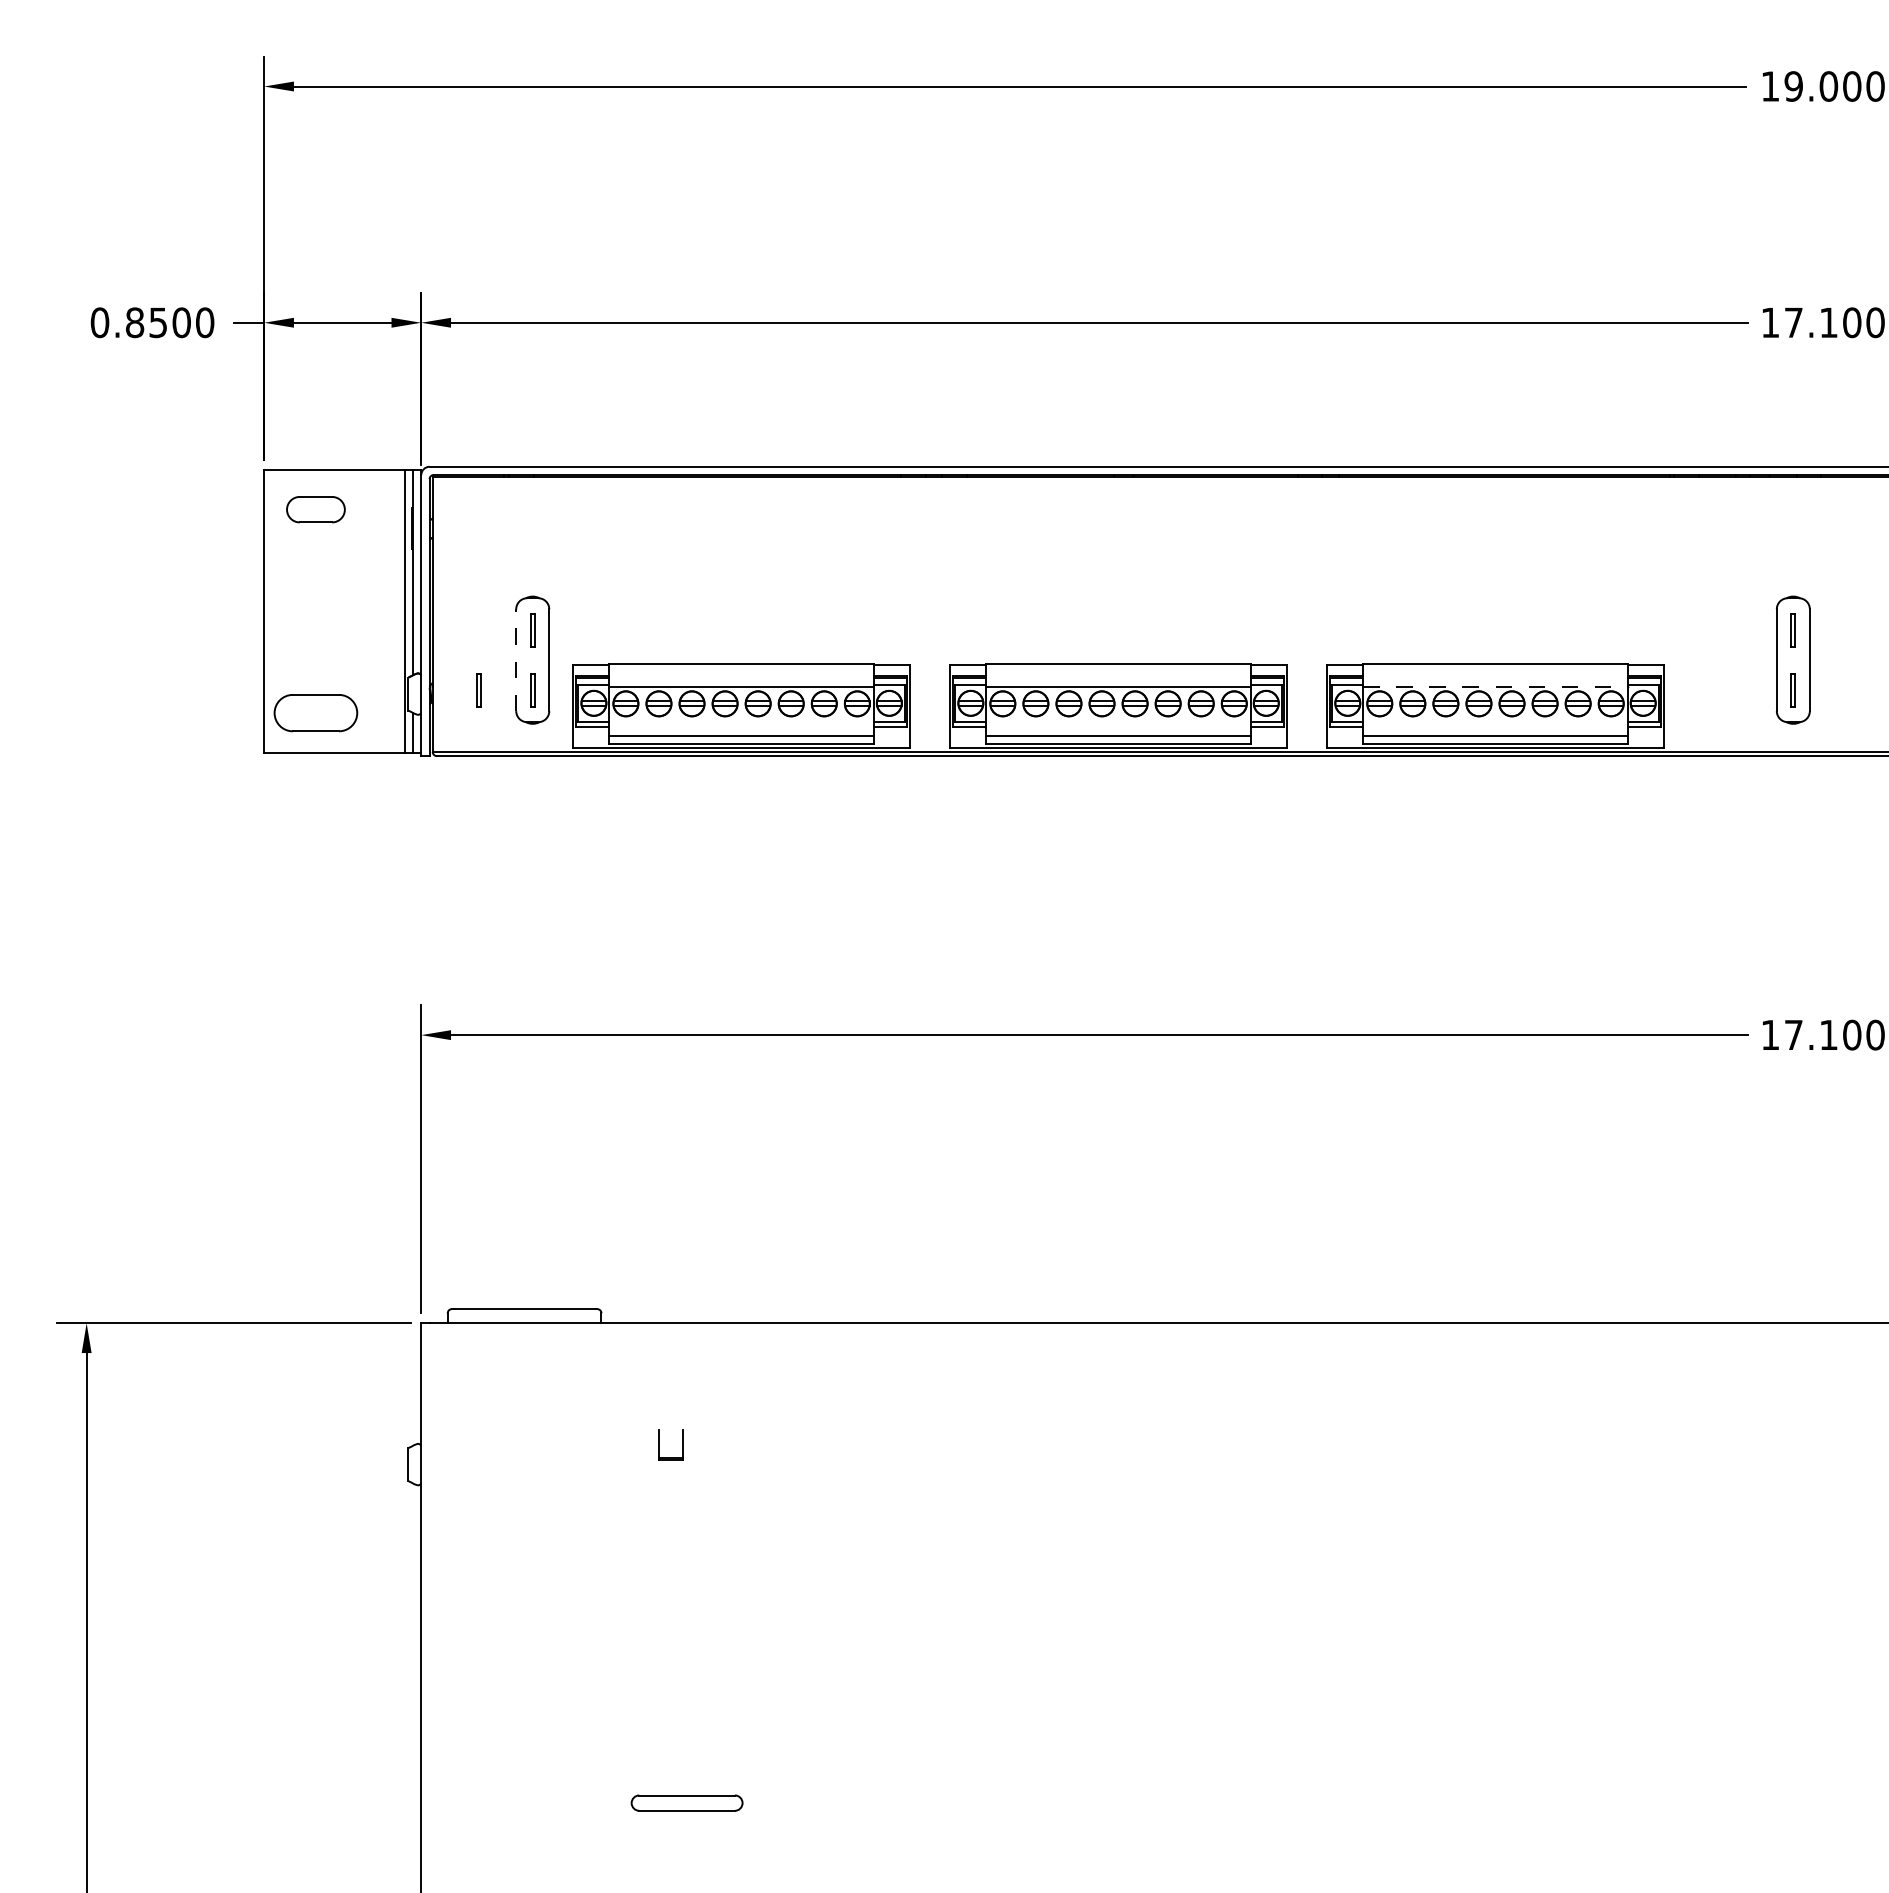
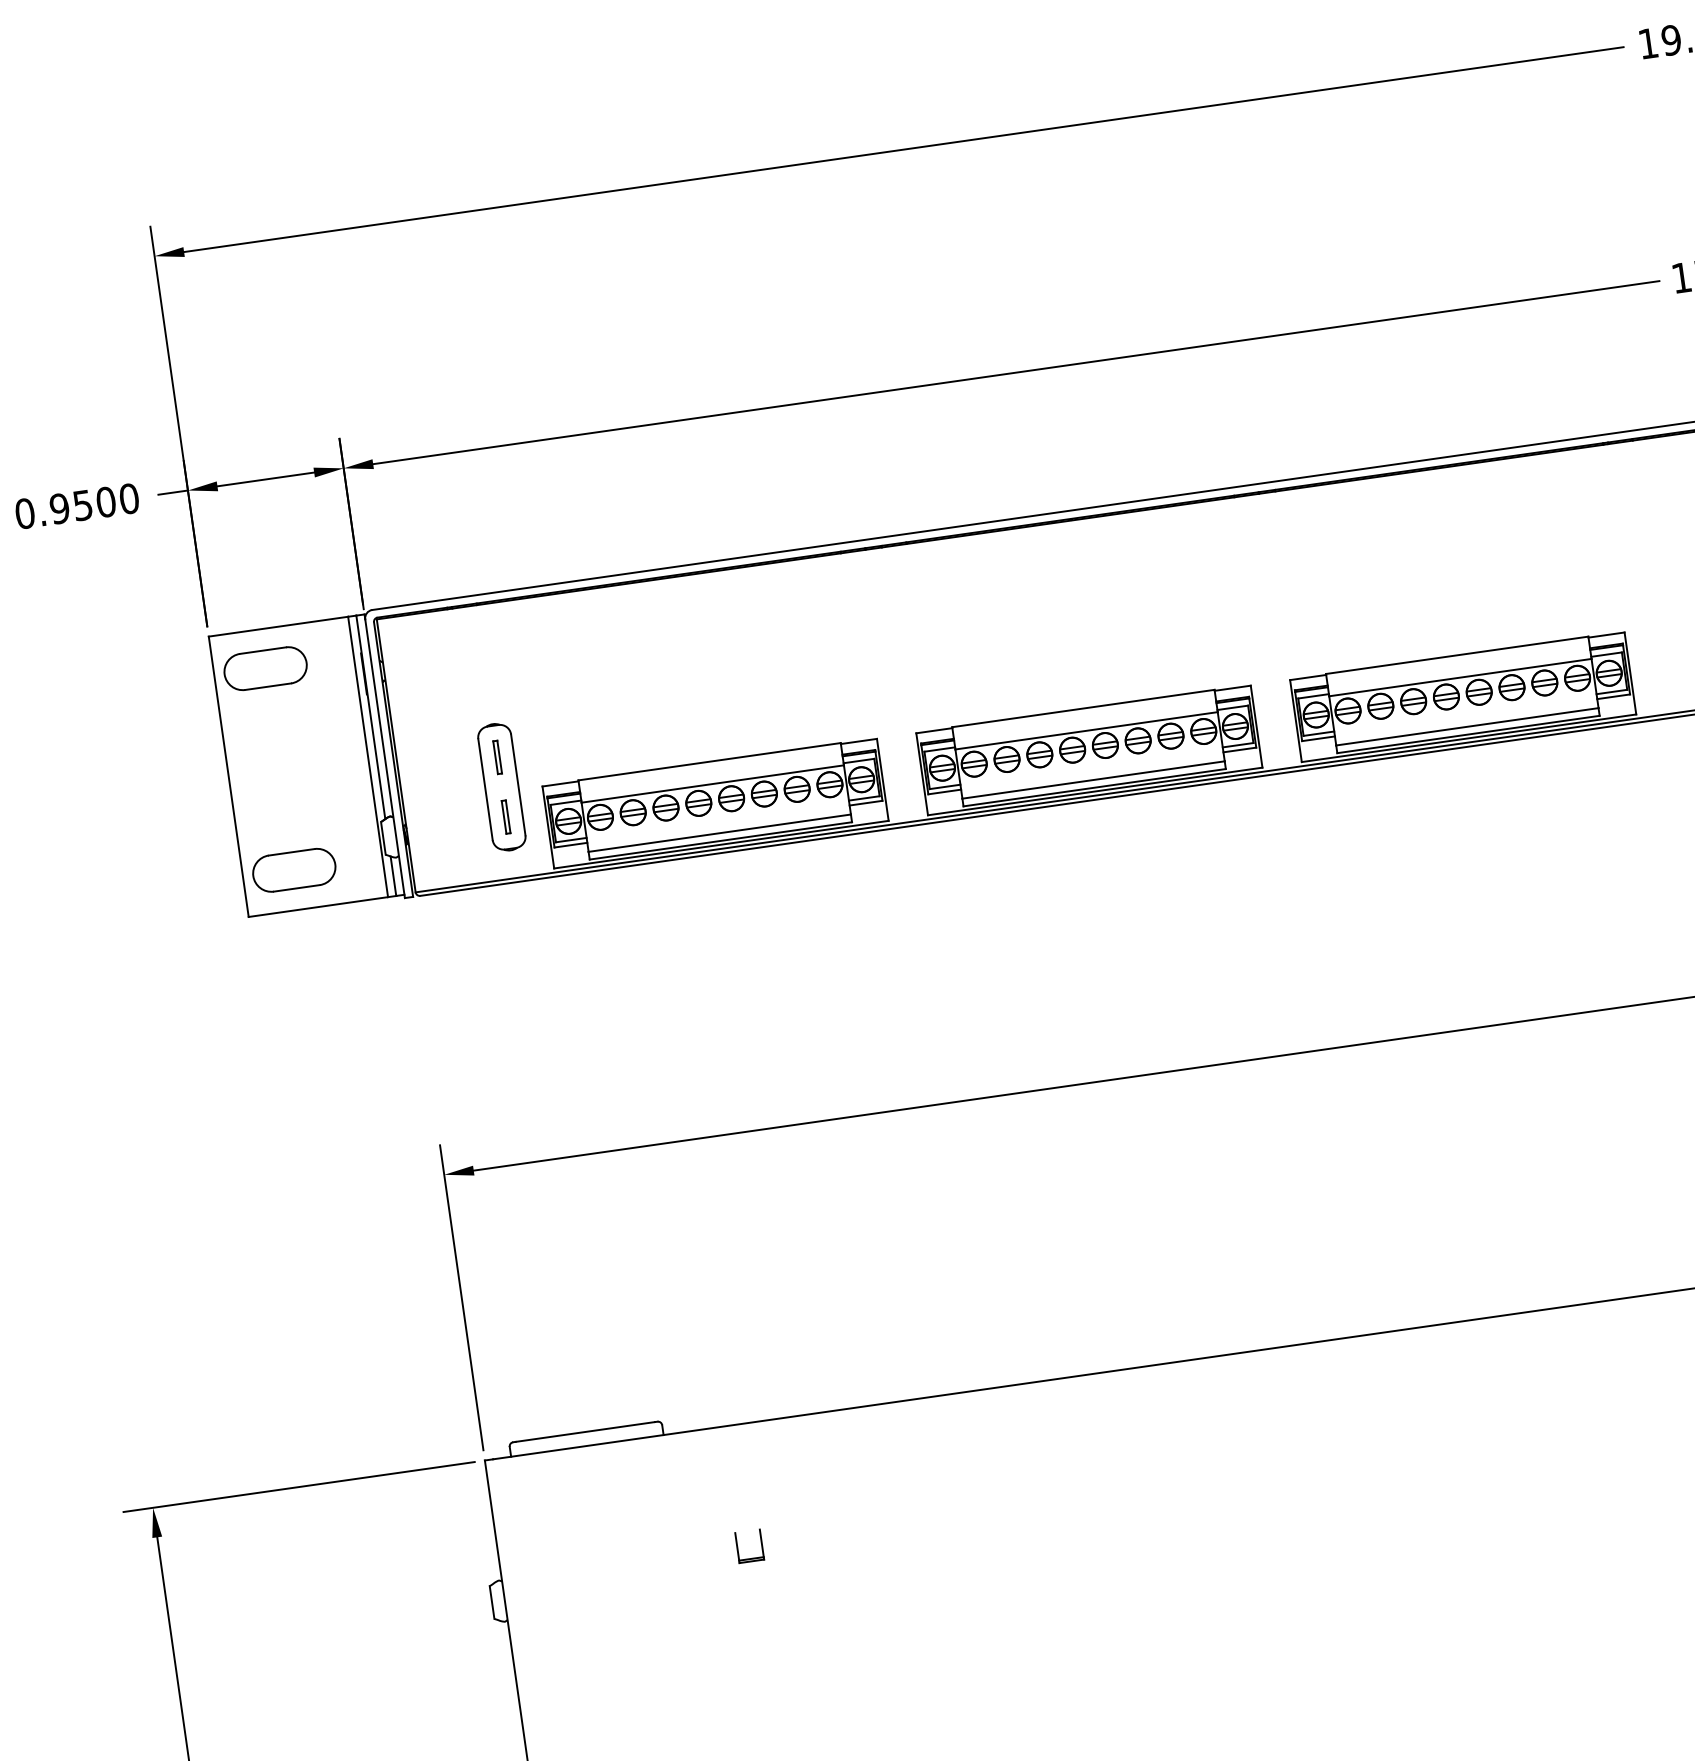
text: (134, 322) -> (59, 508), 0.8500 -> 0.9500
part: (315, 509) -> (265, 668), size x1.43
line: (516, 660) -> (485, 789), dashed -> solid
line: (1496, 686) -> (1461, 677), dashed -> solid
part: (478, 690) -> (452, 824), removed

